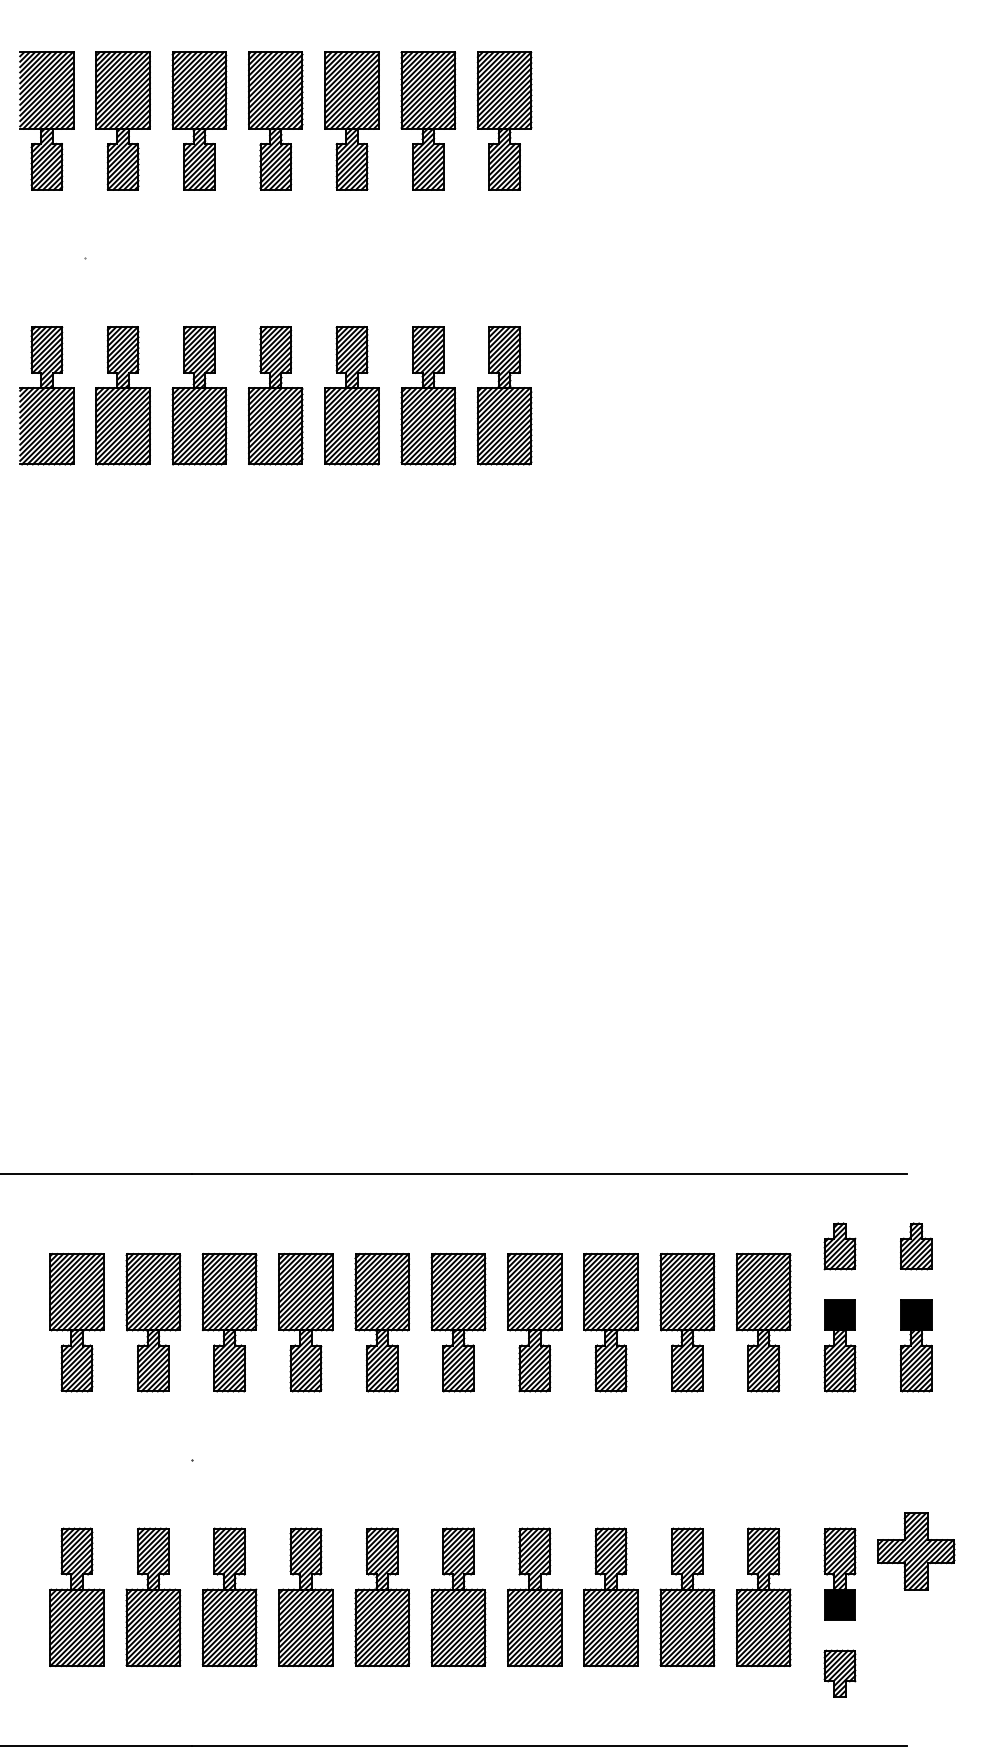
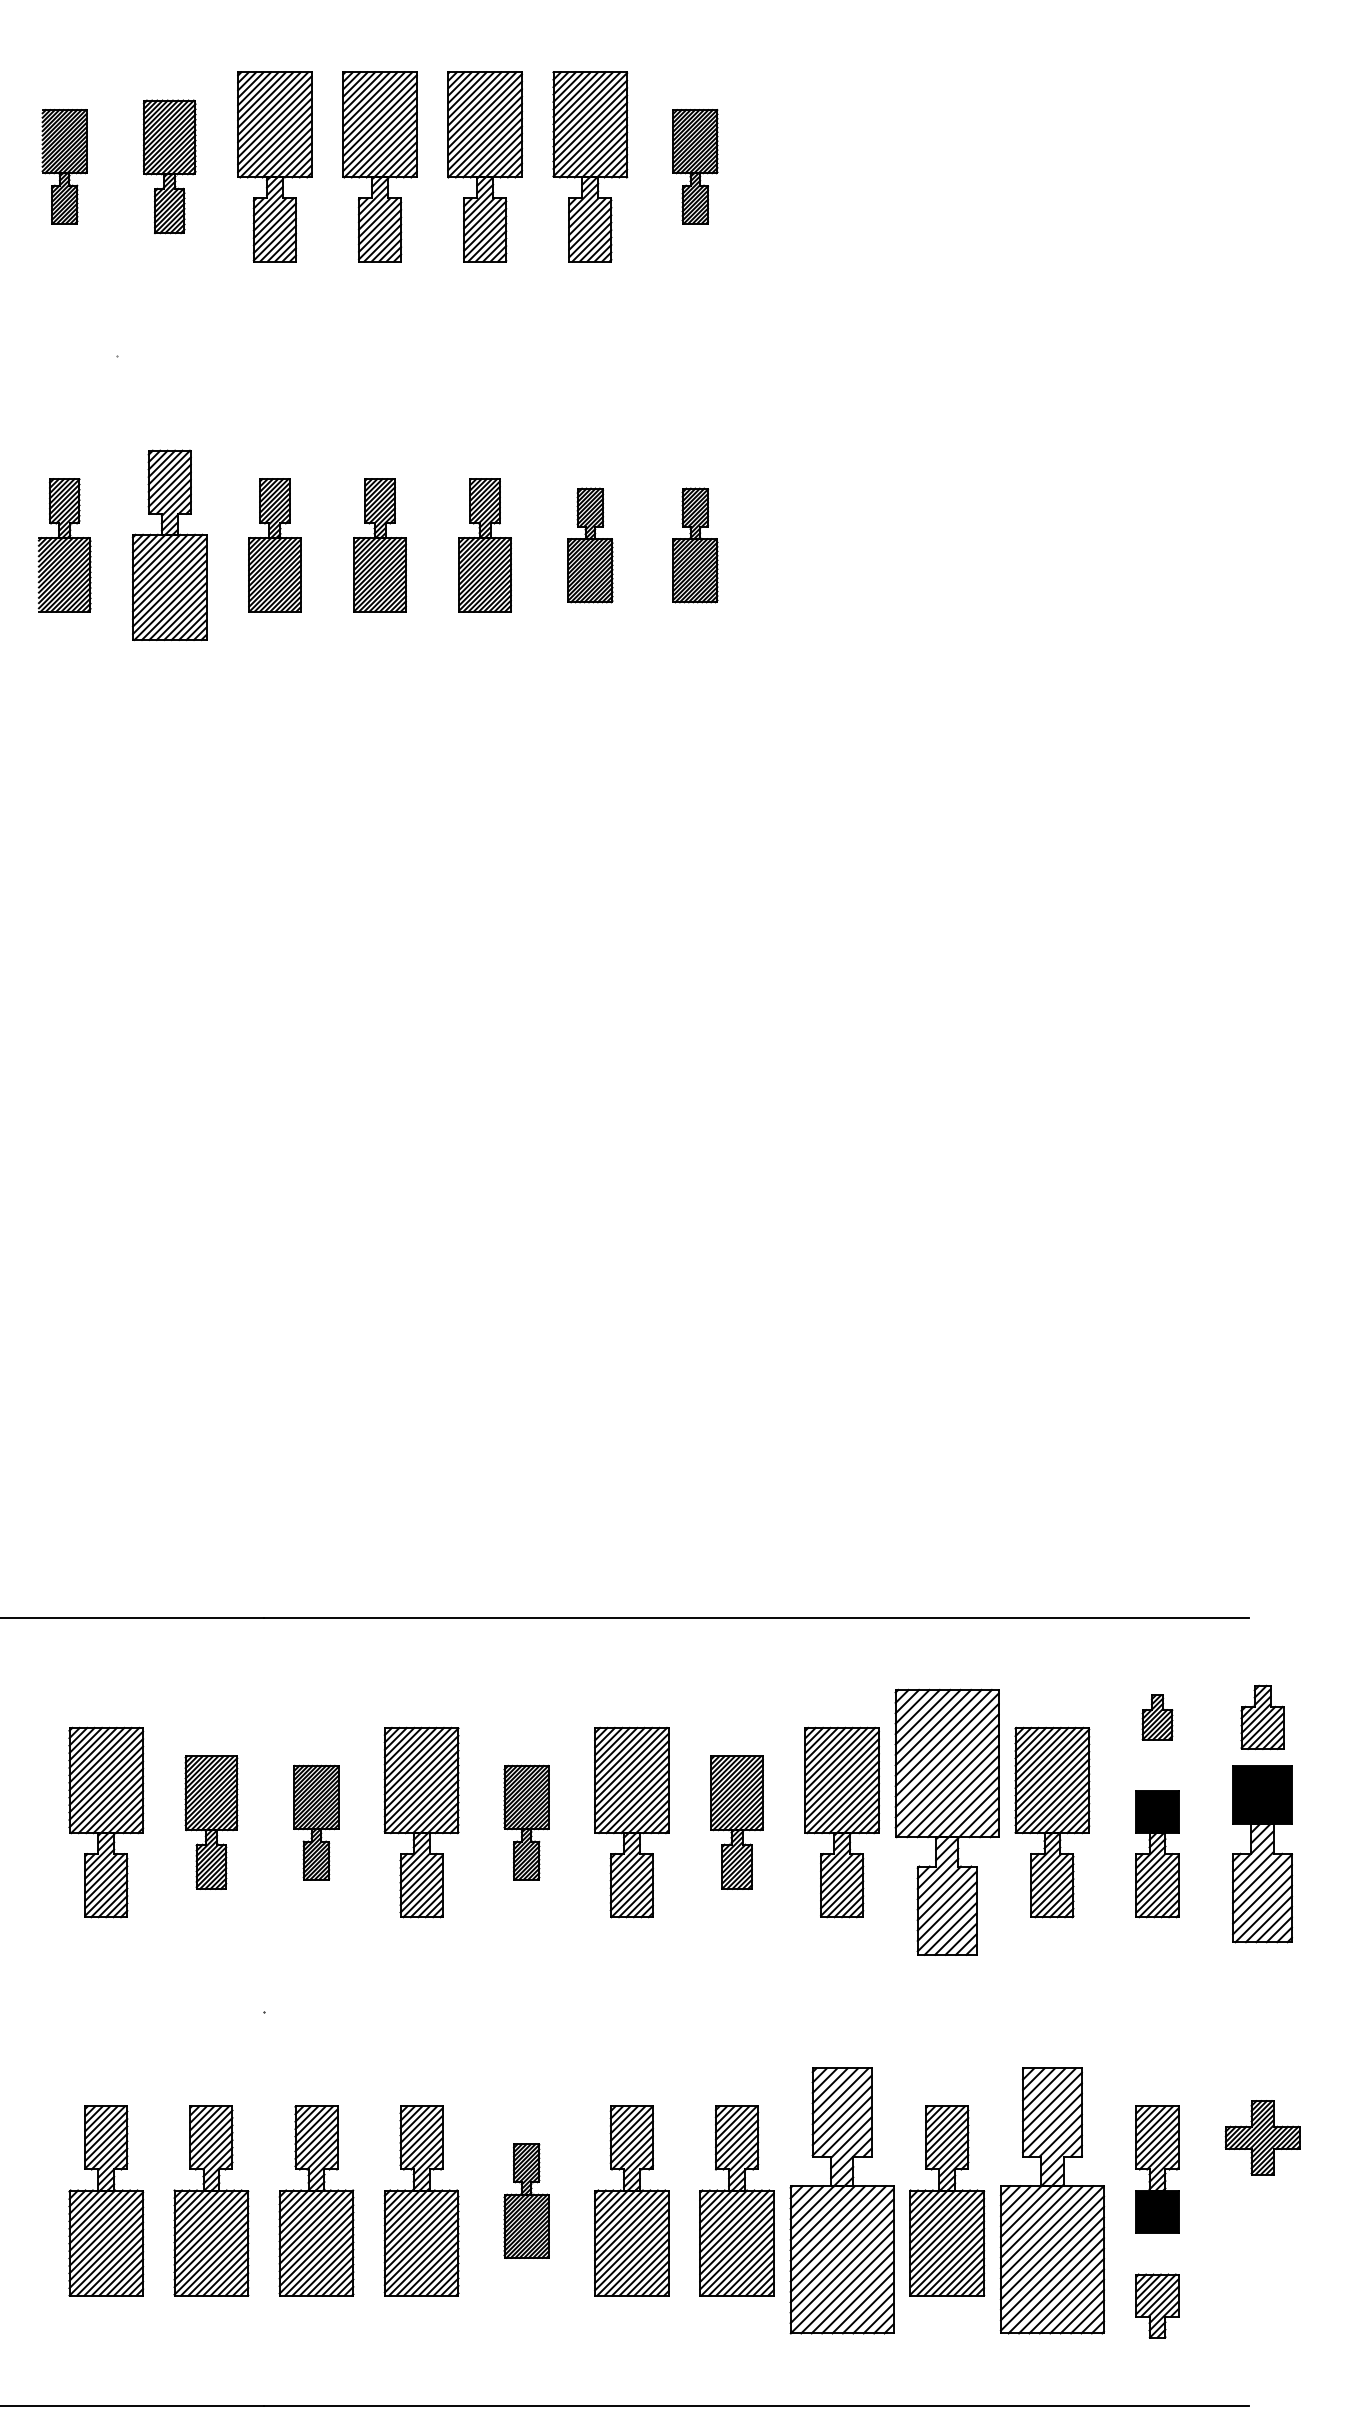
part: (46, 120) -> (64, 166), size x0.6
part: (122, 120) -> (168, 166), size x0.7
part: (504, 120) -> (695, 166), size x0.6
part: (46, 395) -> (64, 544), size x0.7
part: (199, 395) -> (274, 544), size x0.7
part: (275, 395) -> (379, 544), size x0.7
part: (351, 395) -> (484, 544), size x0.7
part: (428, 395) -> (590, 544), size x0.6
part: (504, 395) -> (695, 544), size x0.6
part: (839, 1246) -> (1156, 1717), size x0.7
part: (153, 1322) -> (211, 1822), size x0.7
part: (229, 1322) -> (316, 1822), size x0.6
part: (381, 1322) -> (525, 1822), size x0.6
part: (534, 1322) -> (736, 1822), size x0.7
part: (687, 1322) -> (947, 1822), size x1.4
part: (916, 1345) -> (1262, 1853), size x1.4
part: (916, 1551) -> (1262, 2137), size x0.7
part: (381, 1597) -> (525, 2201), size x0.6
part: (610, 1597) -> (841, 2201), size x1.4
part: (763, 1597) -> (1052, 2201), size x1.4

